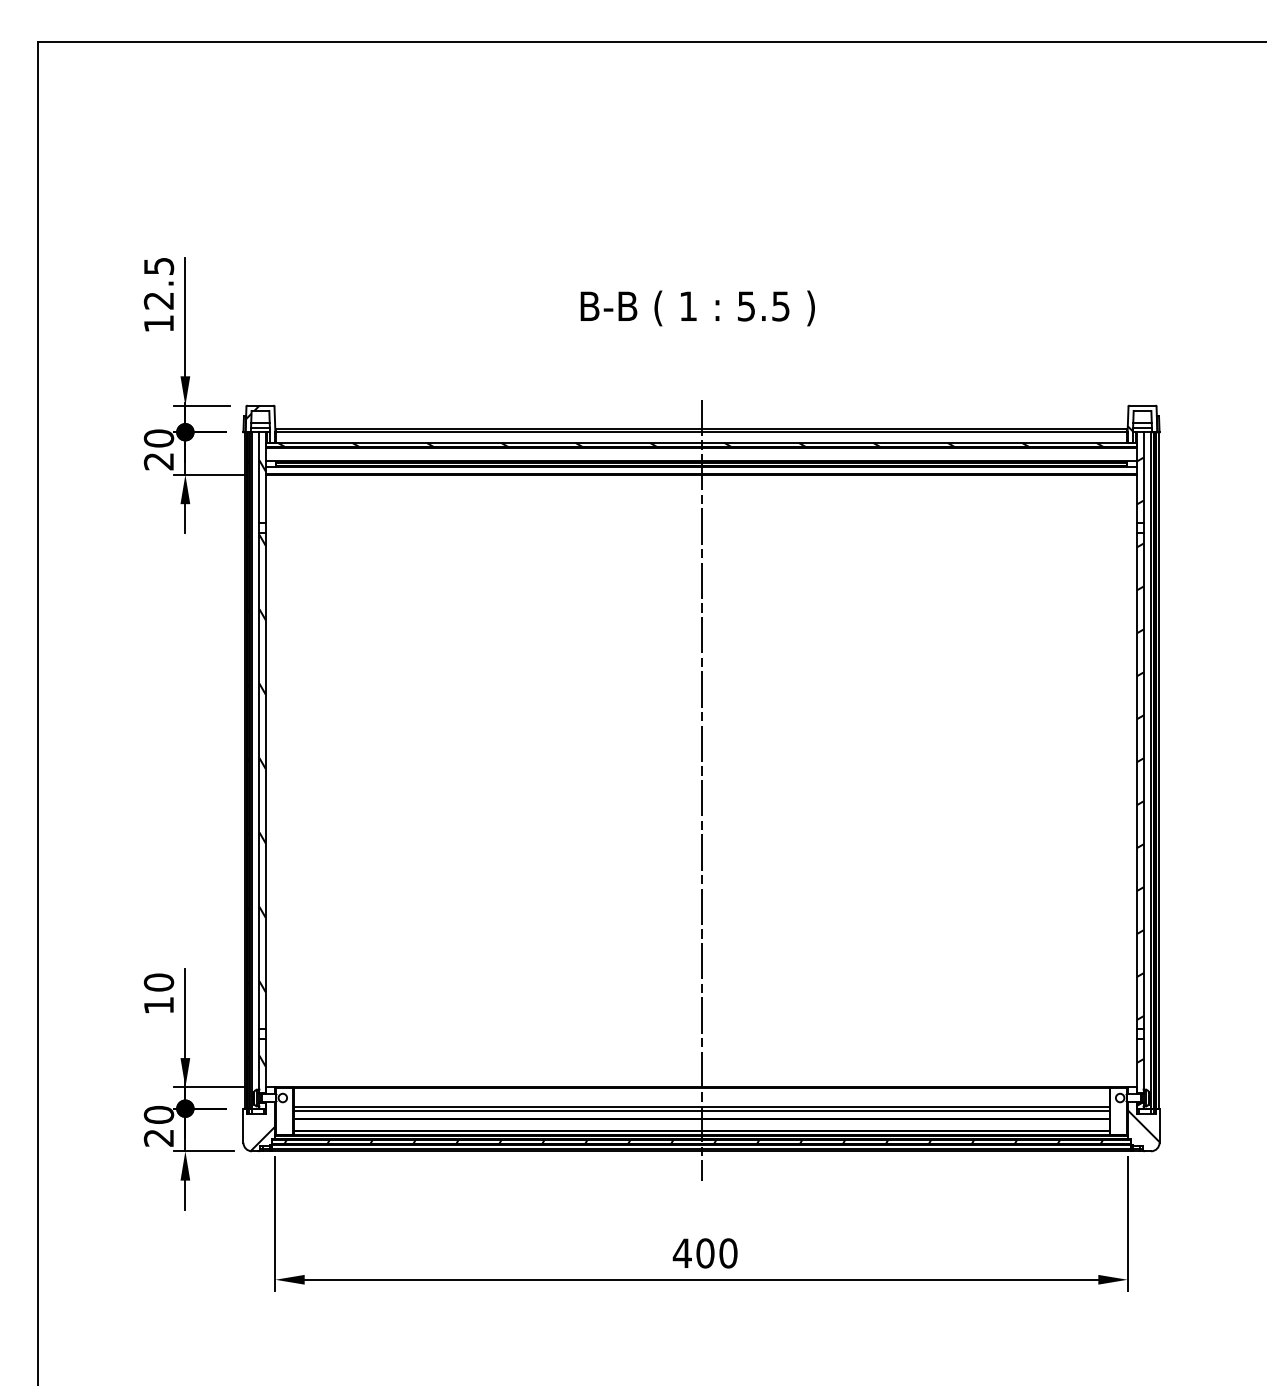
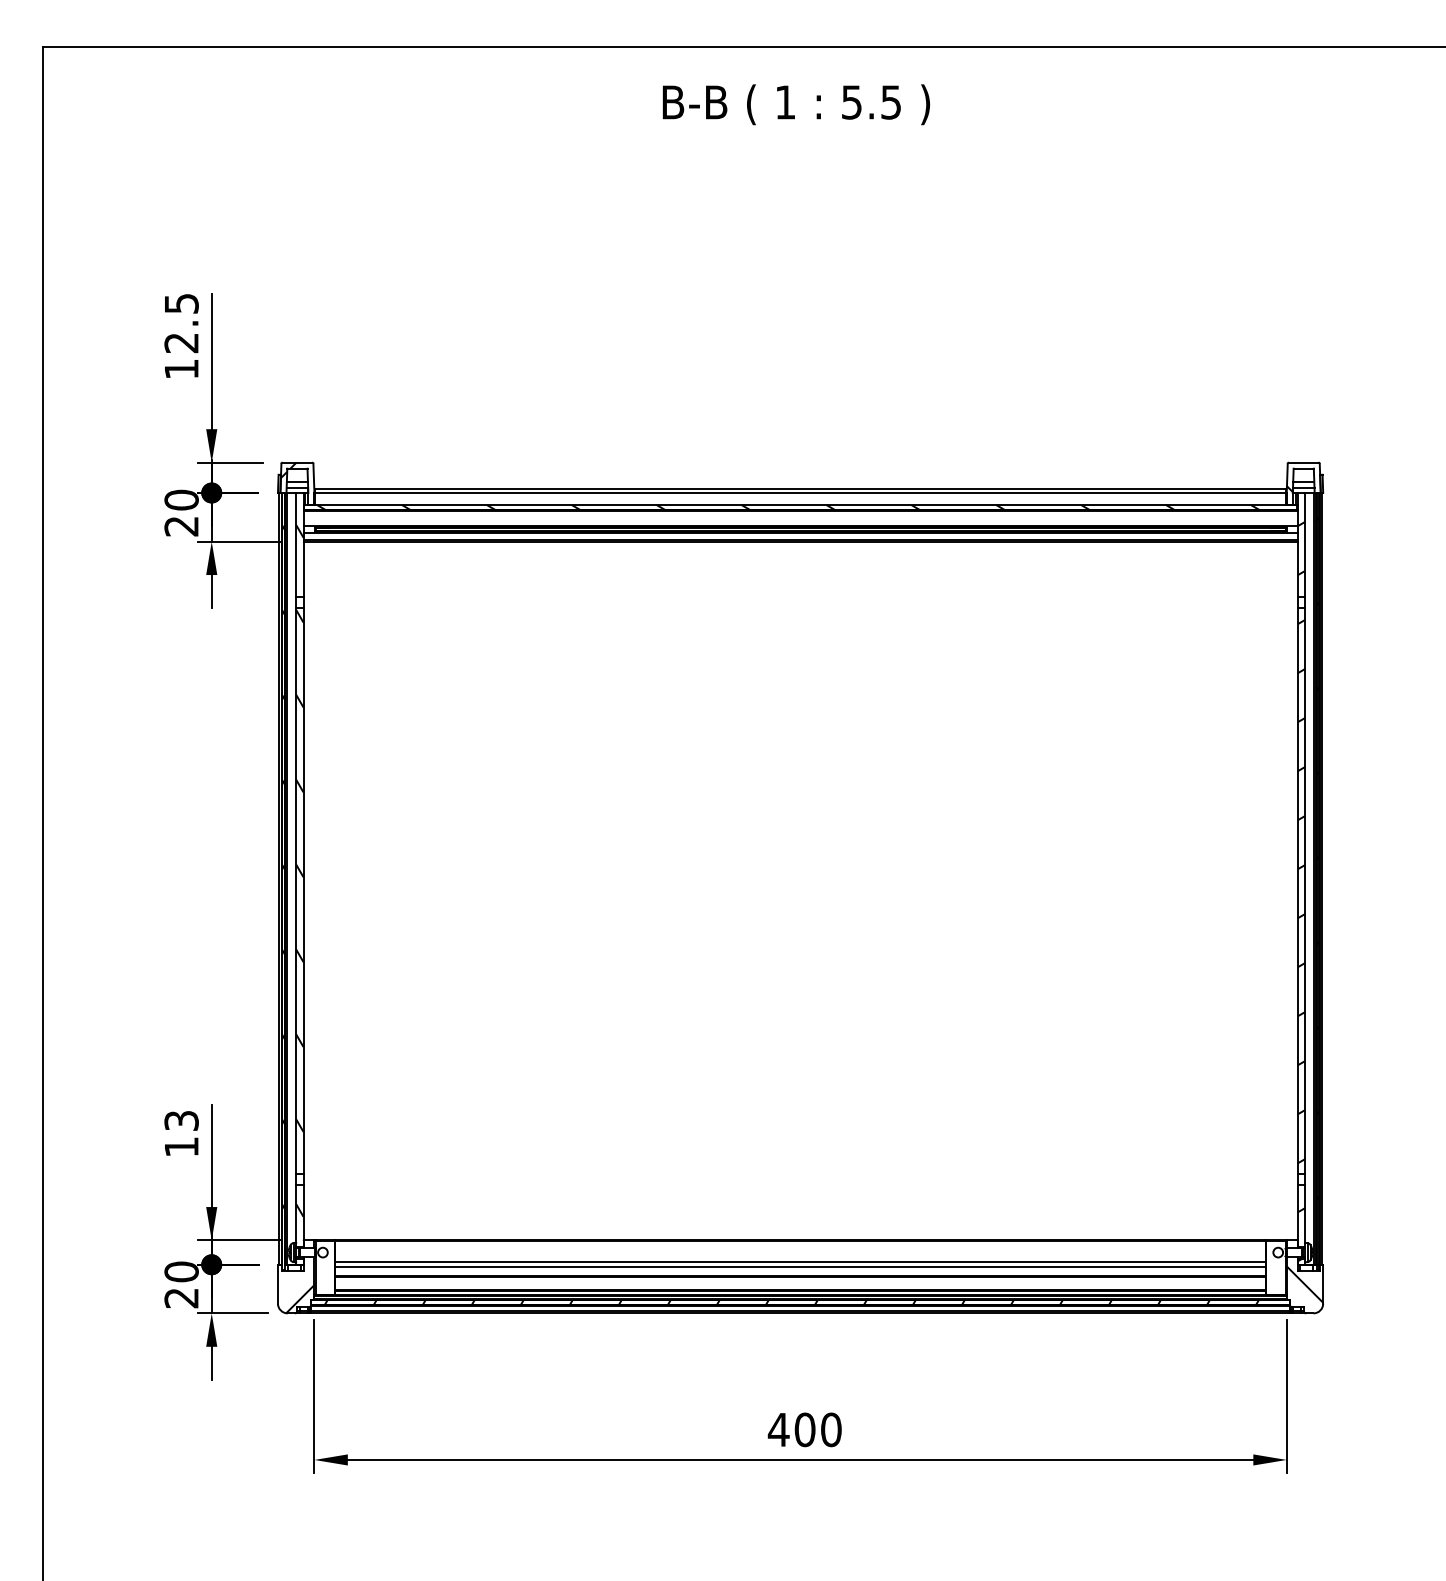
text: (697, 308) -> (796, 104), moved
line: (701, 789) -> (800, 900), removed
text: (158, 982) -> (181, 1120), 10 -> 13

